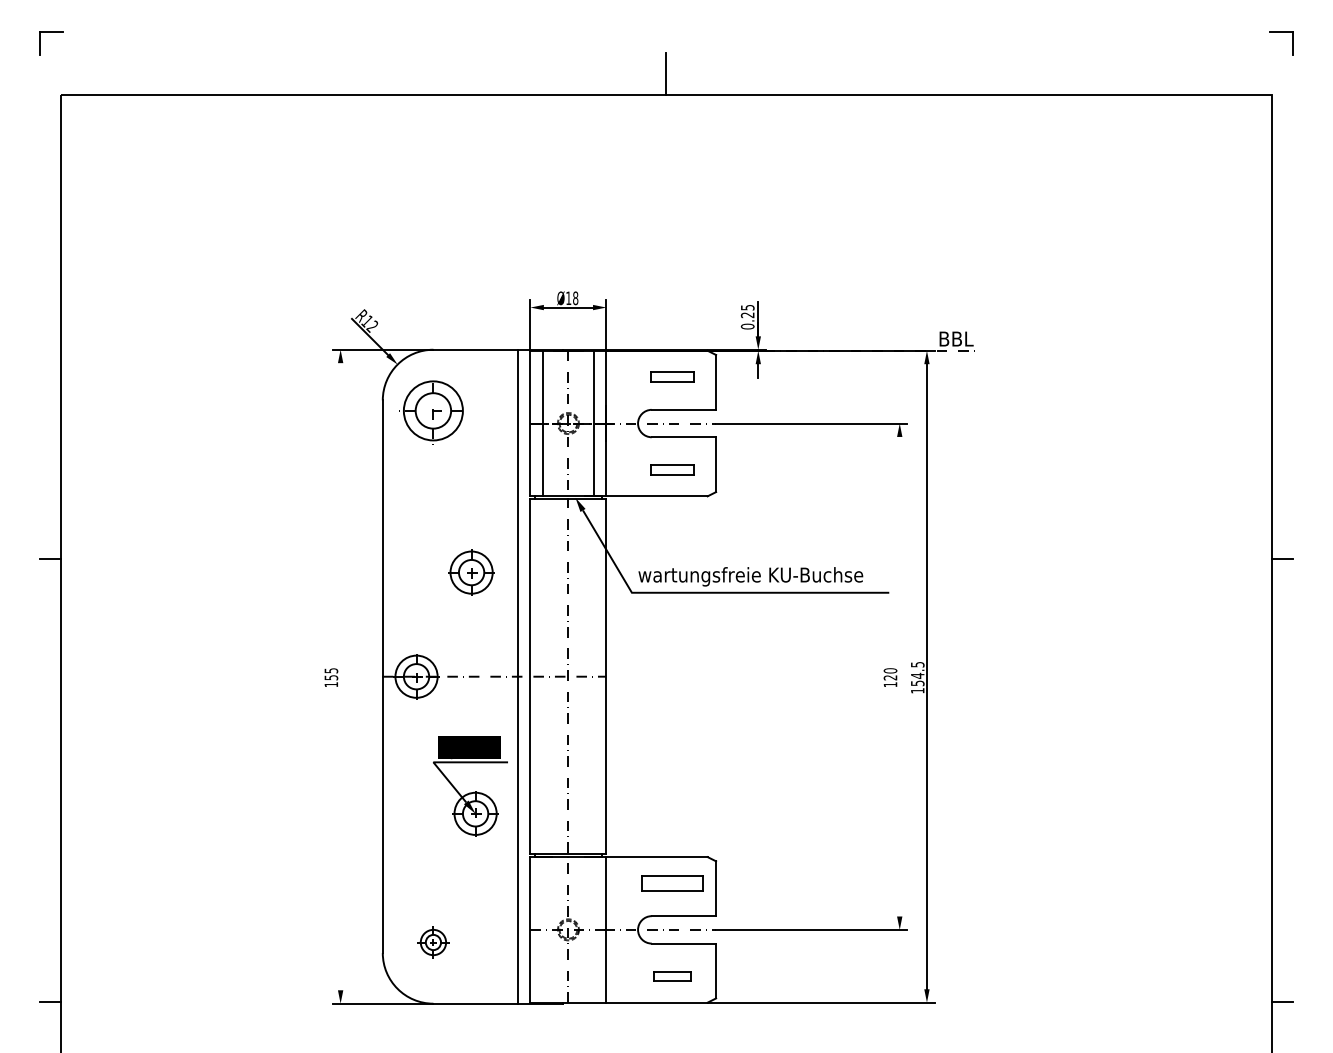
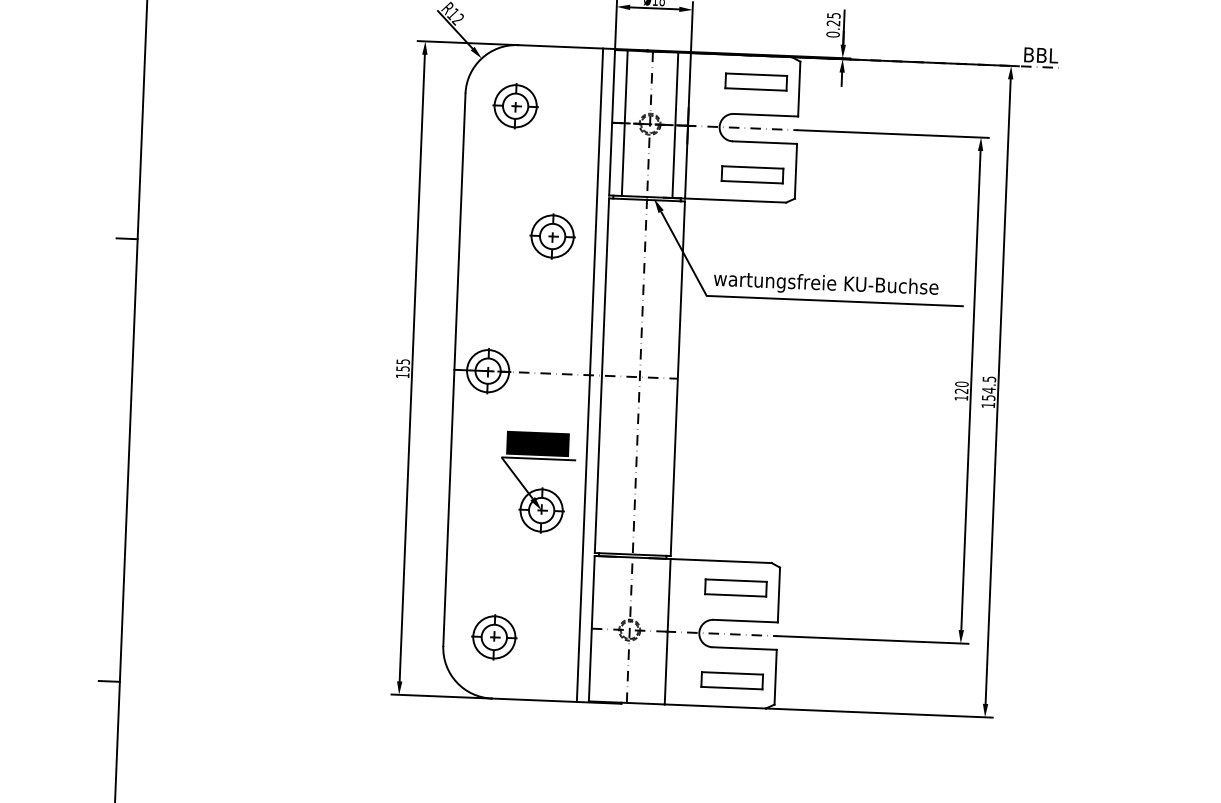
part: (672, 377) -> (755, 82), size x1.43
part: (433, 410) -> (515, 105), size x0.71
part: (672, 469) -> (752, 174), size x1.43
part: (471, 572) -> (552, 236), moved
line: (340, 676) -> (412, 367), added
line: (899, 676) -> (970, 390), added
part: (433, 942) -> (494, 637), size x1.67
part: (672, 976) -> (731, 680), size x1.67

